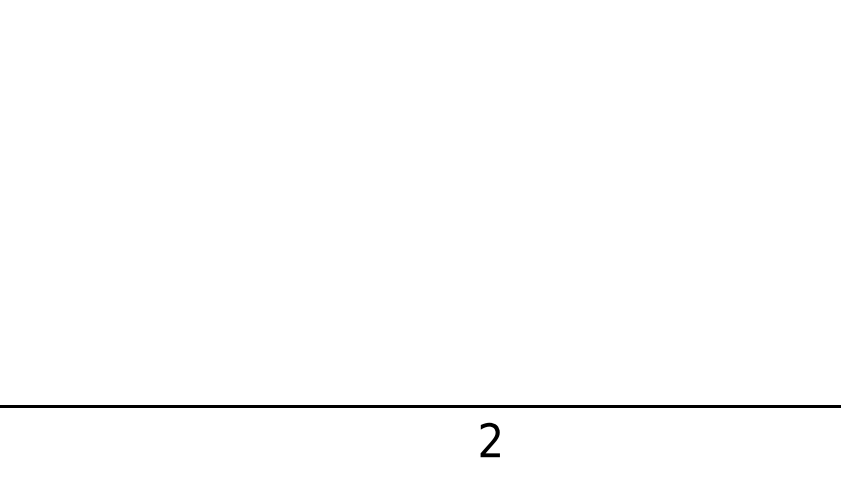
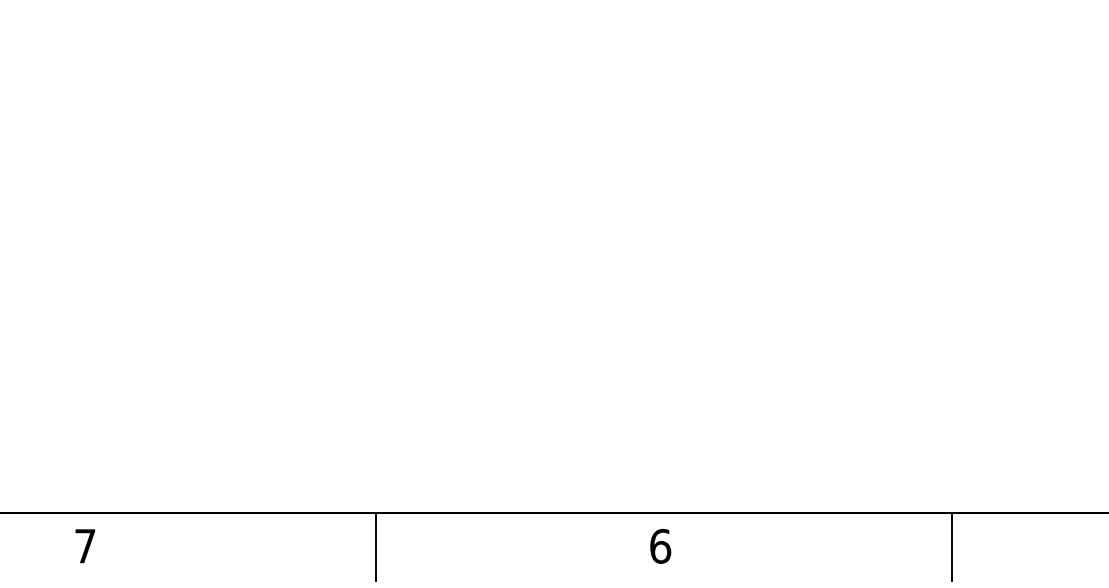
text: (490, 439) -> (660, 545), 2 -> 6
line: (206, 440) -> (376, 546), added
line: (781, 440) -> (951, 546), added

